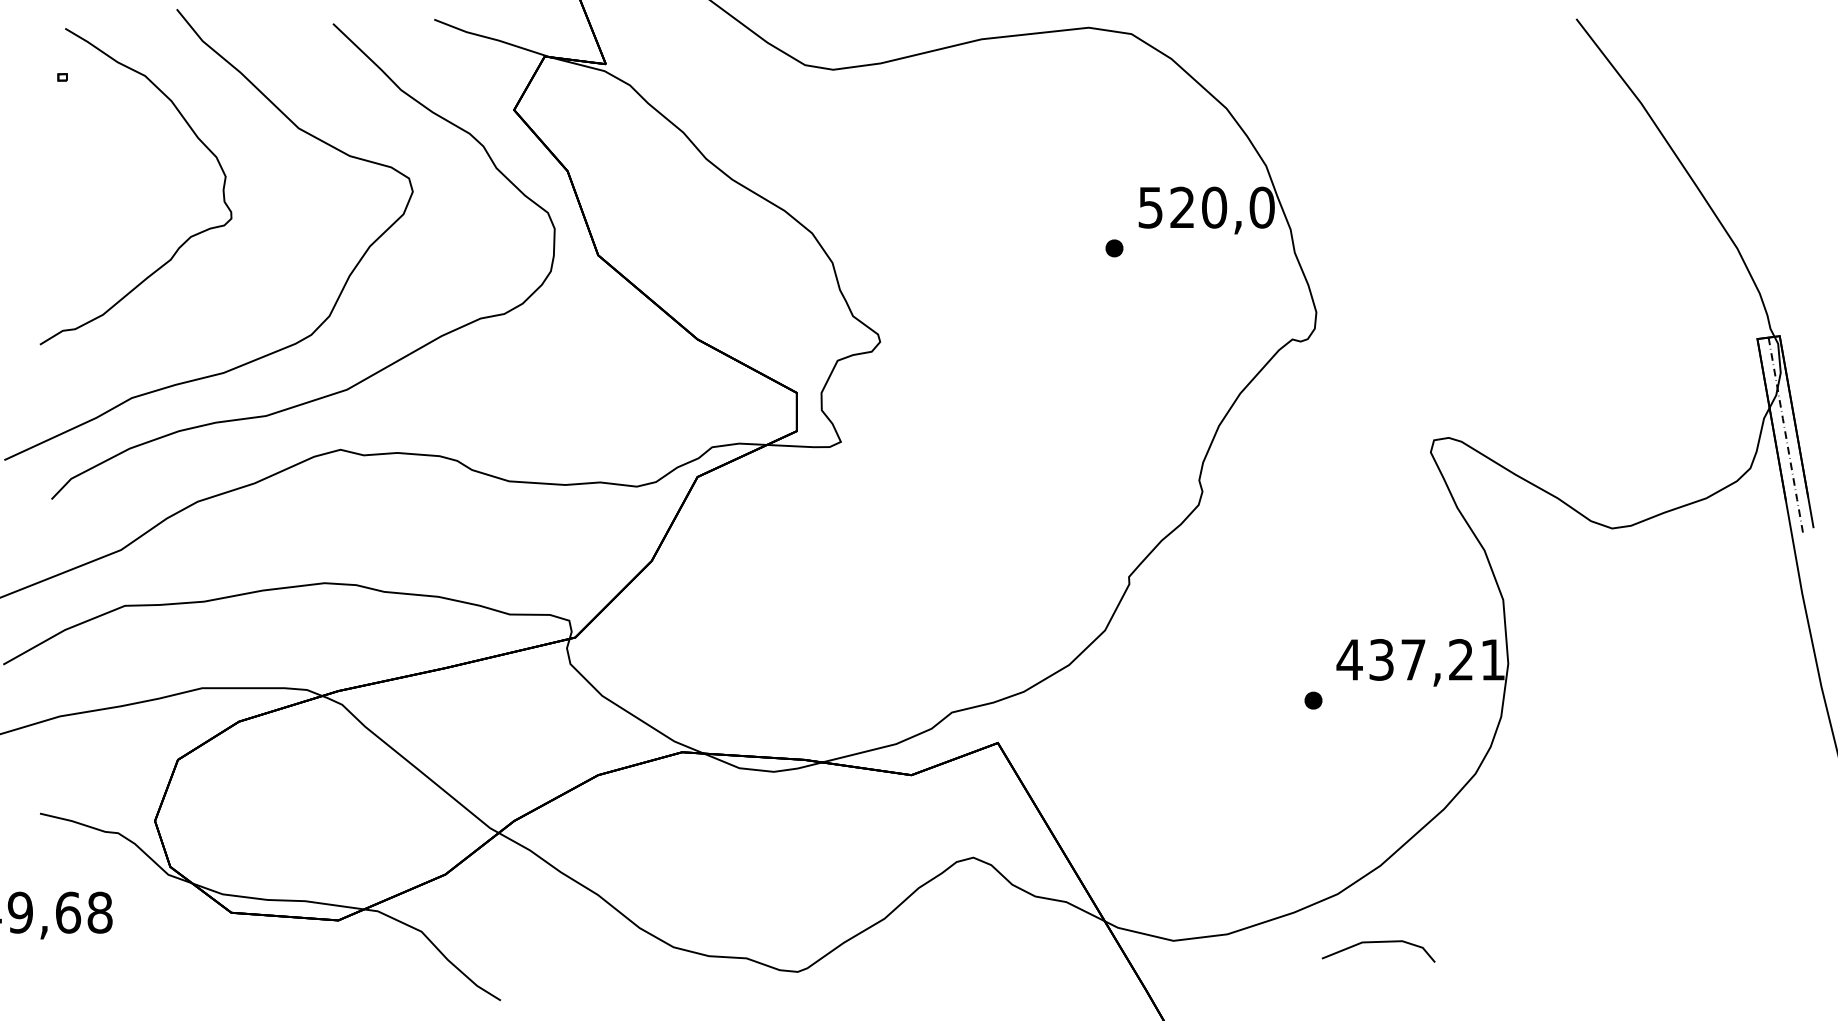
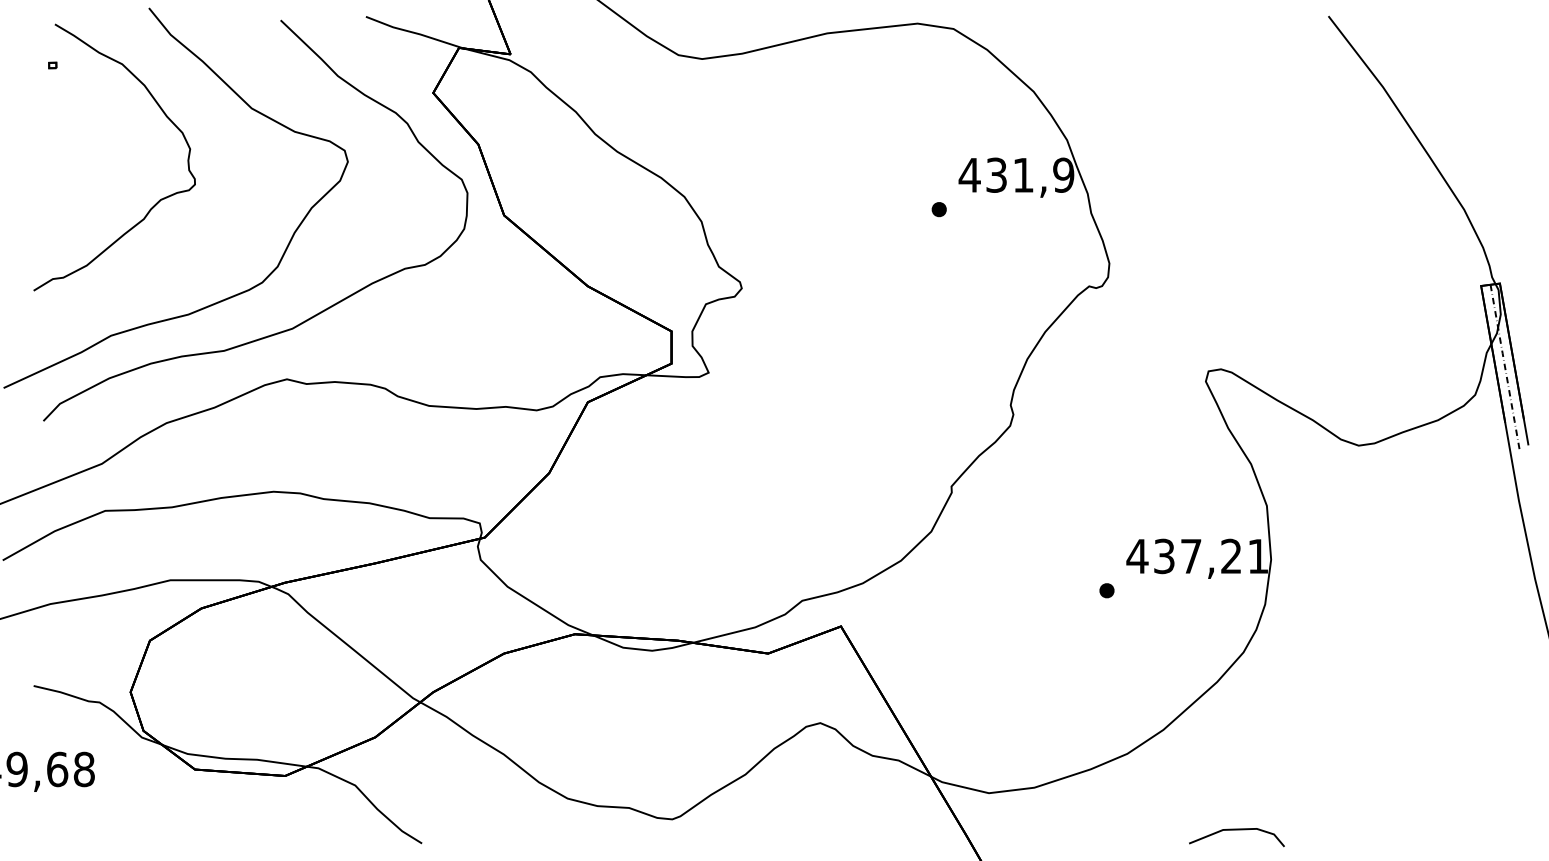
text: (1205, 207) -> (1015, 175), 520,0 -> 431,9
line: (1378, 942) -> (1236, 829), moved

